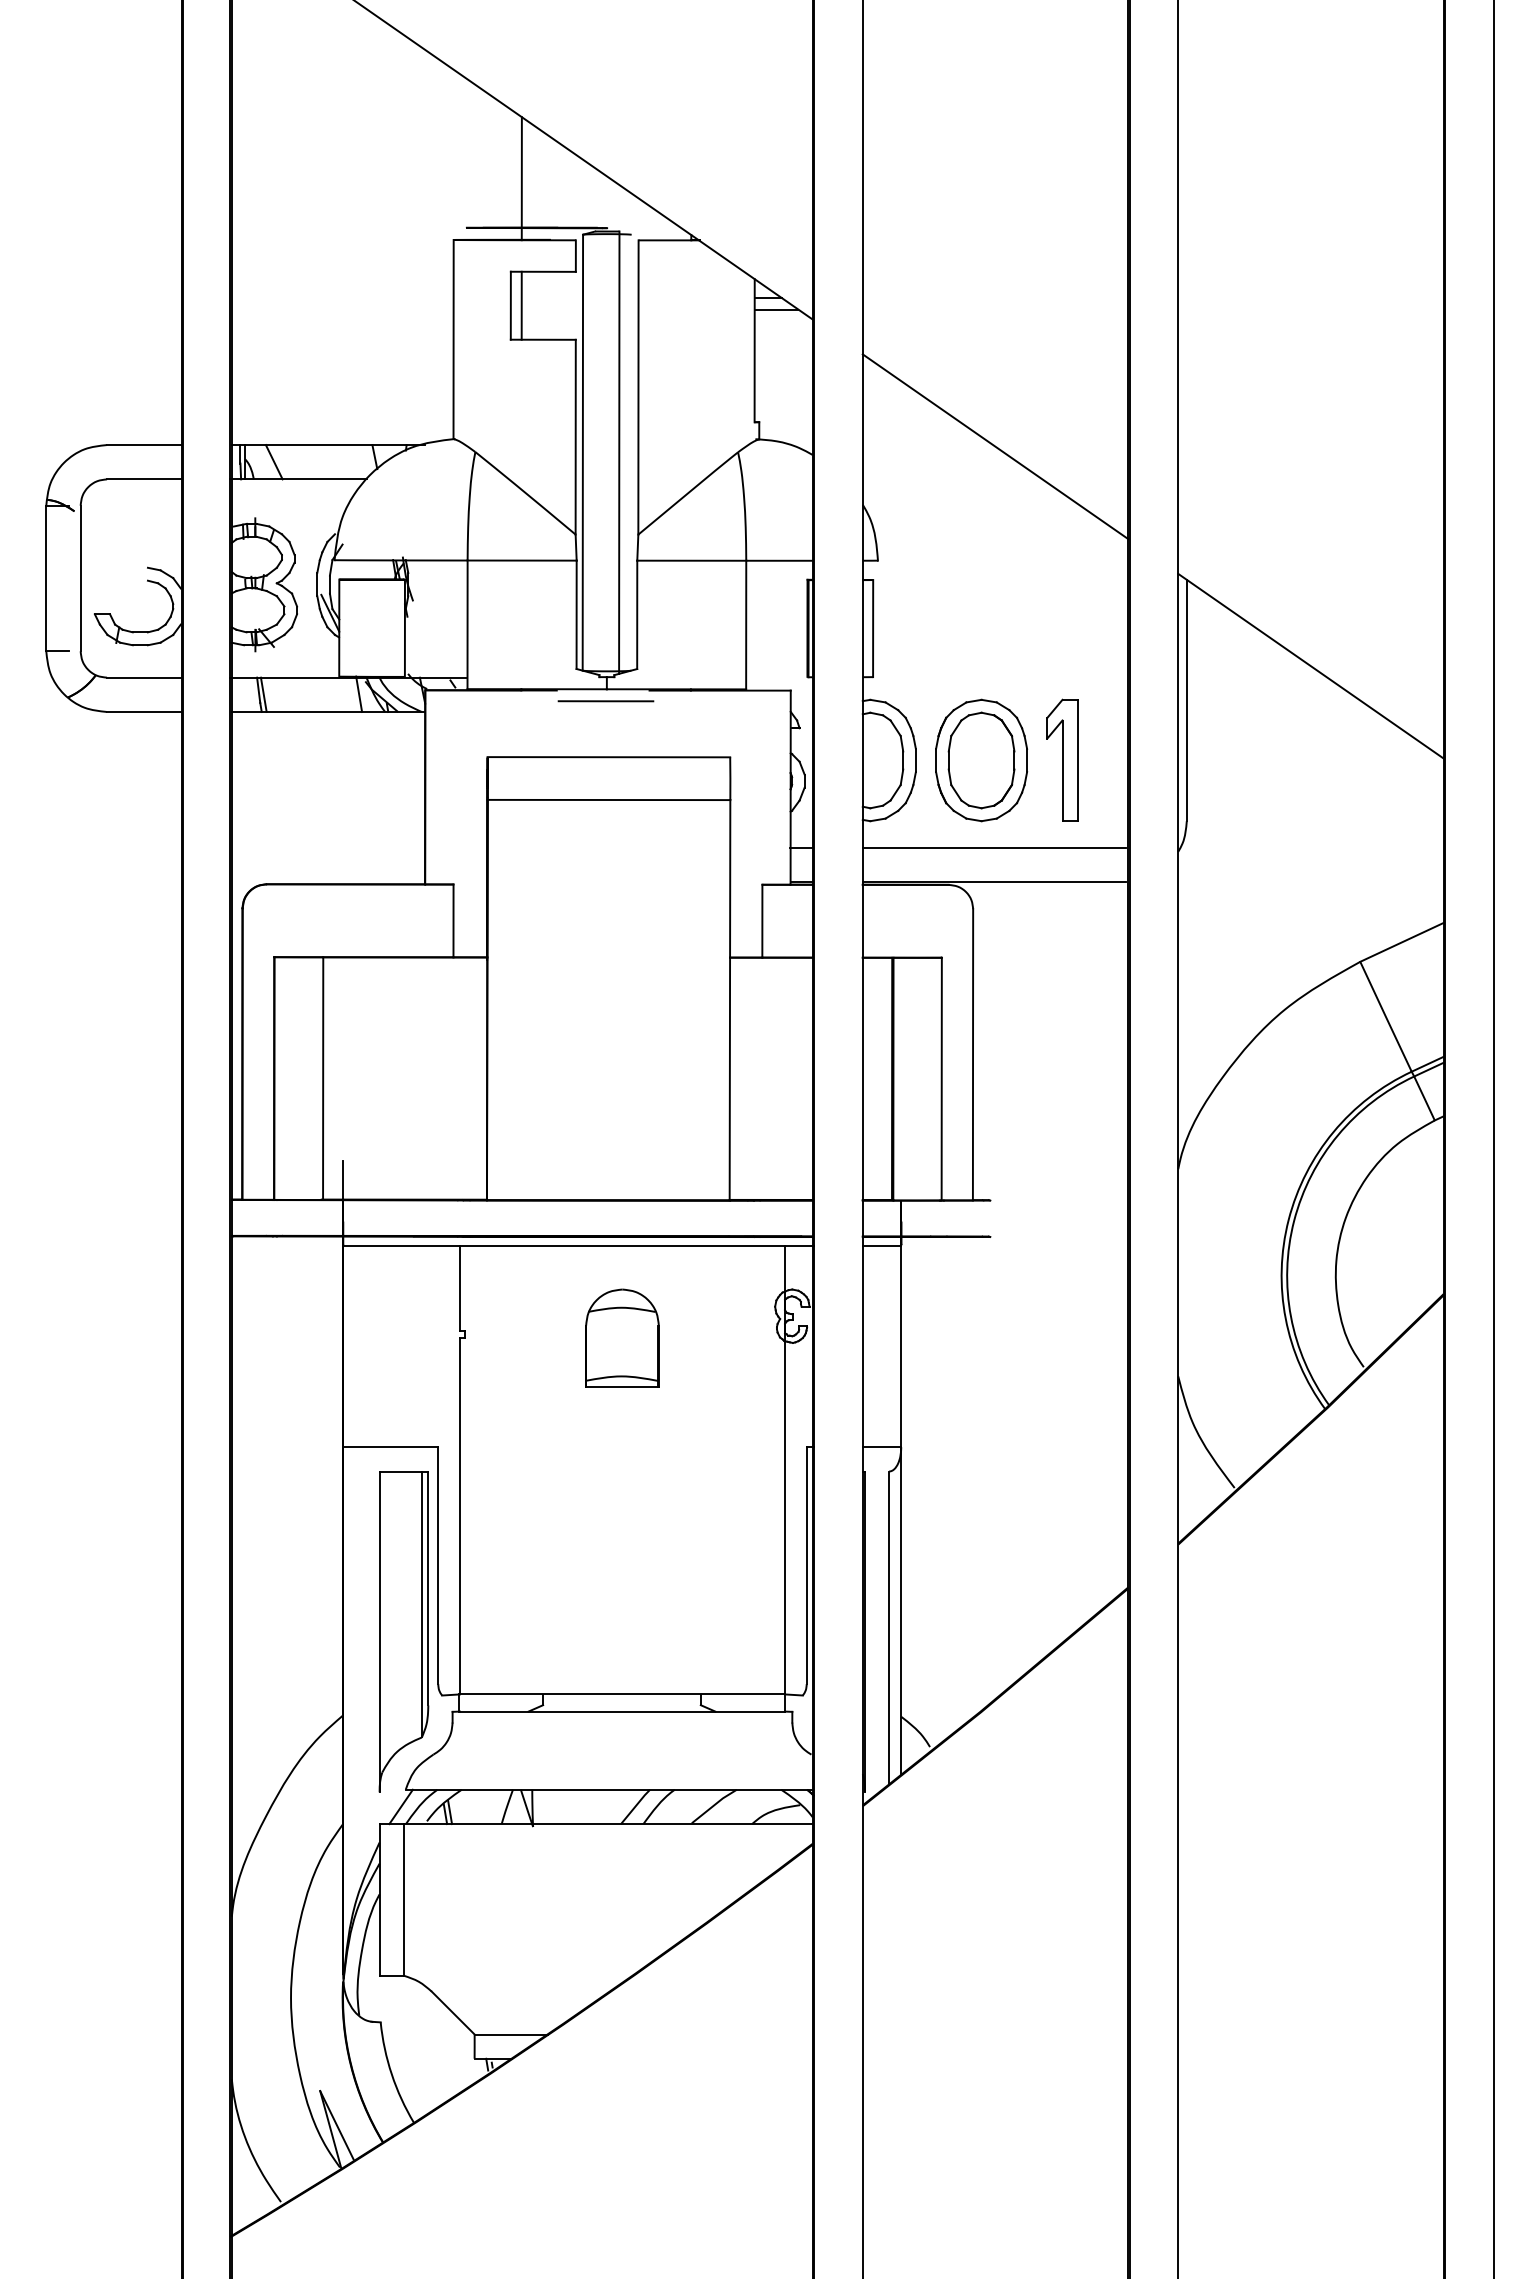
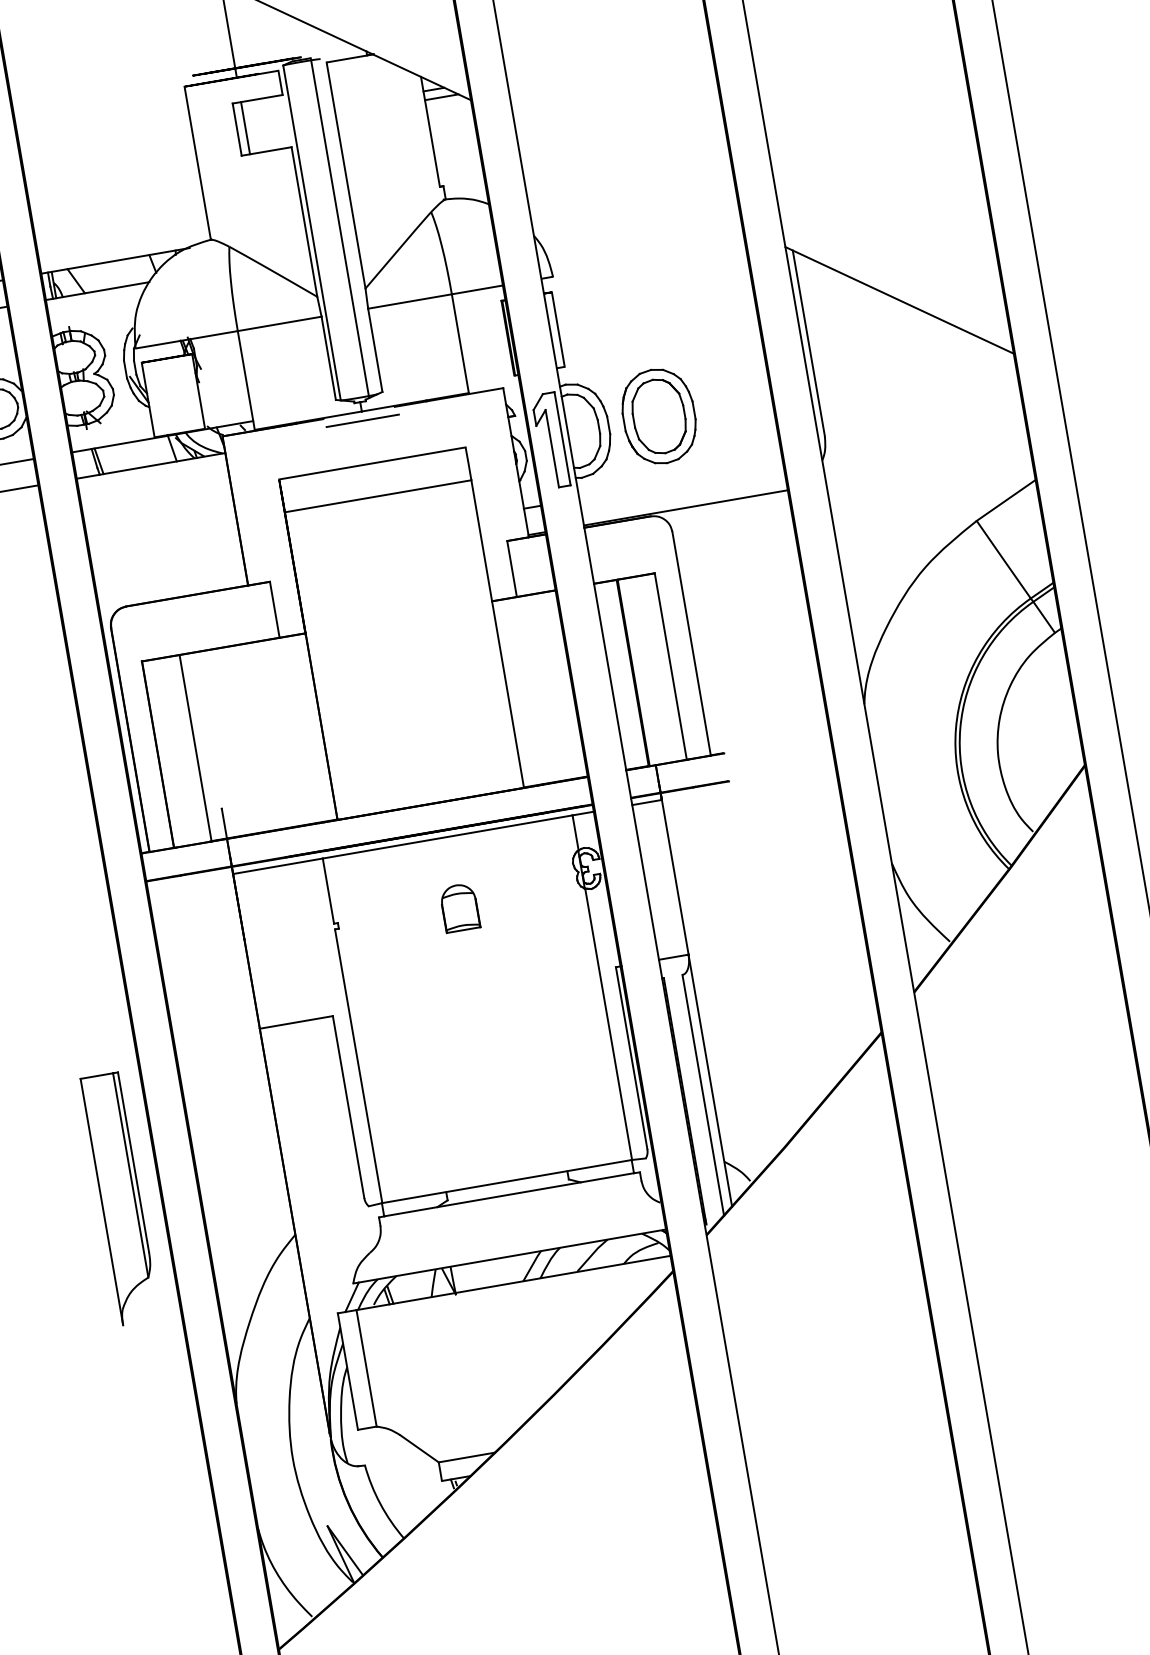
line: (995, 446) -> (628, 173), removed
part: (1062, 759) -> (550, 439), moved
line: (994, 847) -> (680, 481), removed
part: (622, 1337) -> (459, 907), size x0.6
part: (403, 1631) -> (120, 1198), moved

